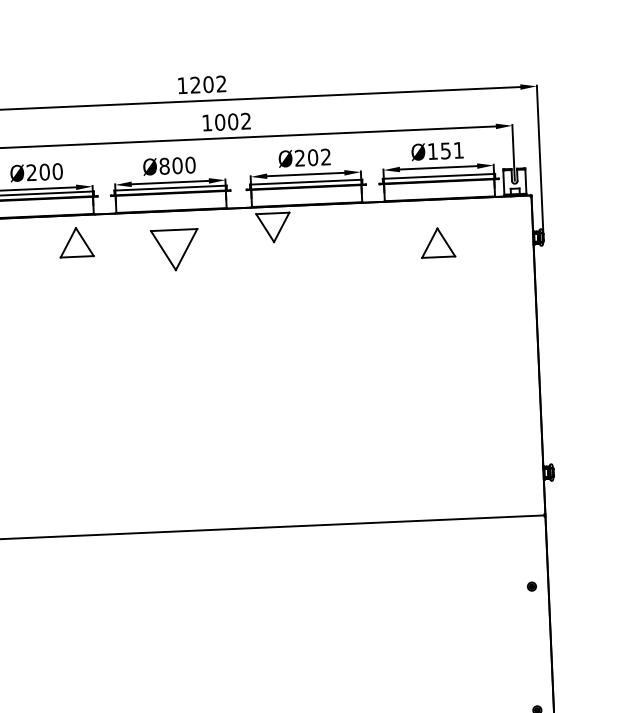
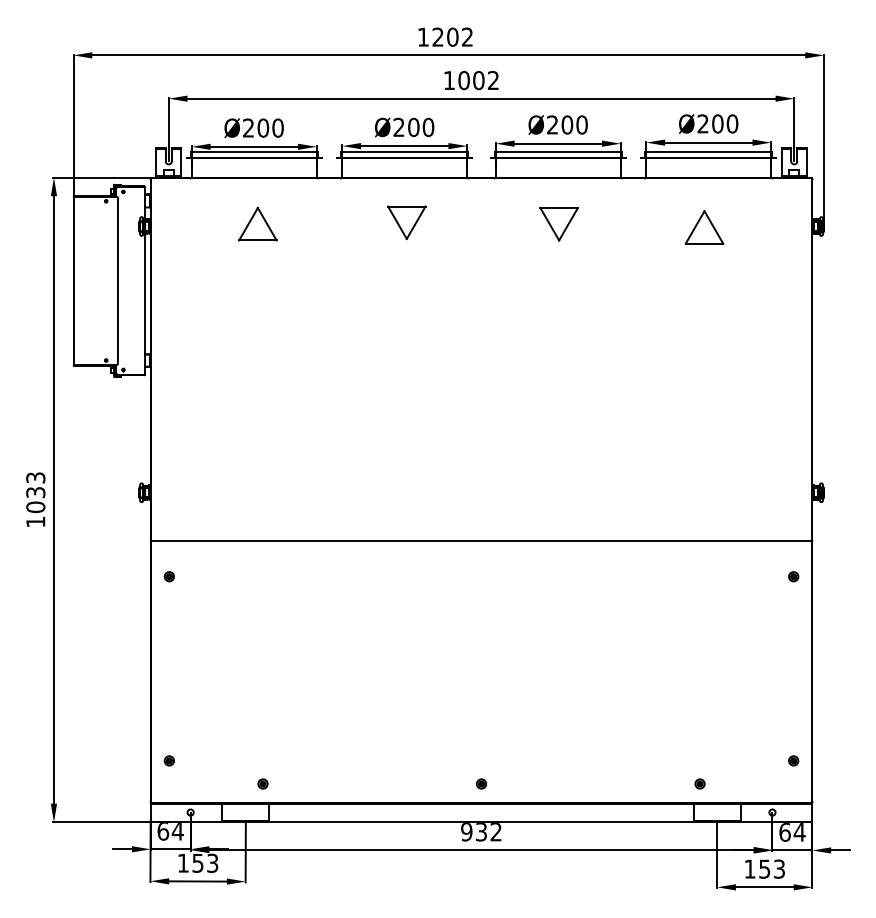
text: (445, 150) -> (717, 123), Ø151 -> Ø200
text: (325, 156) -> (581, 124), Ø202 -> Ø200
text: (164, 166) -> (398, 127), Ø800 -> Ø200
part: (272, 227) -> (558, 224), moved
part: (76, 241) -> (257, 223), moved
part: (174, 249) -> (406, 222), size x0.71
part: (531, 586) -> (793, 576), moved

